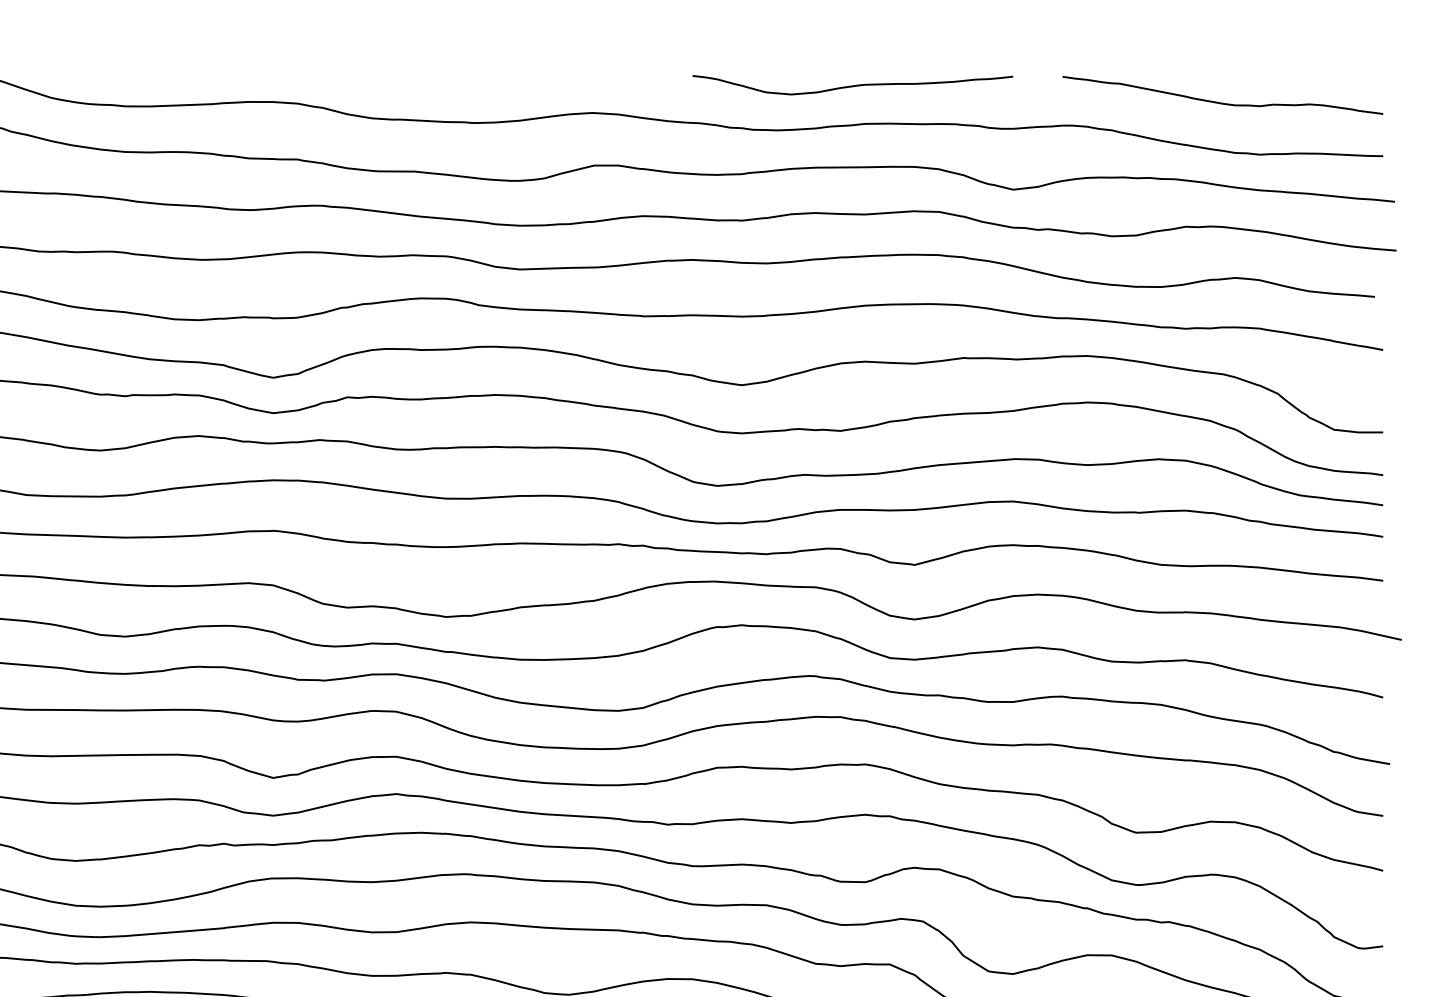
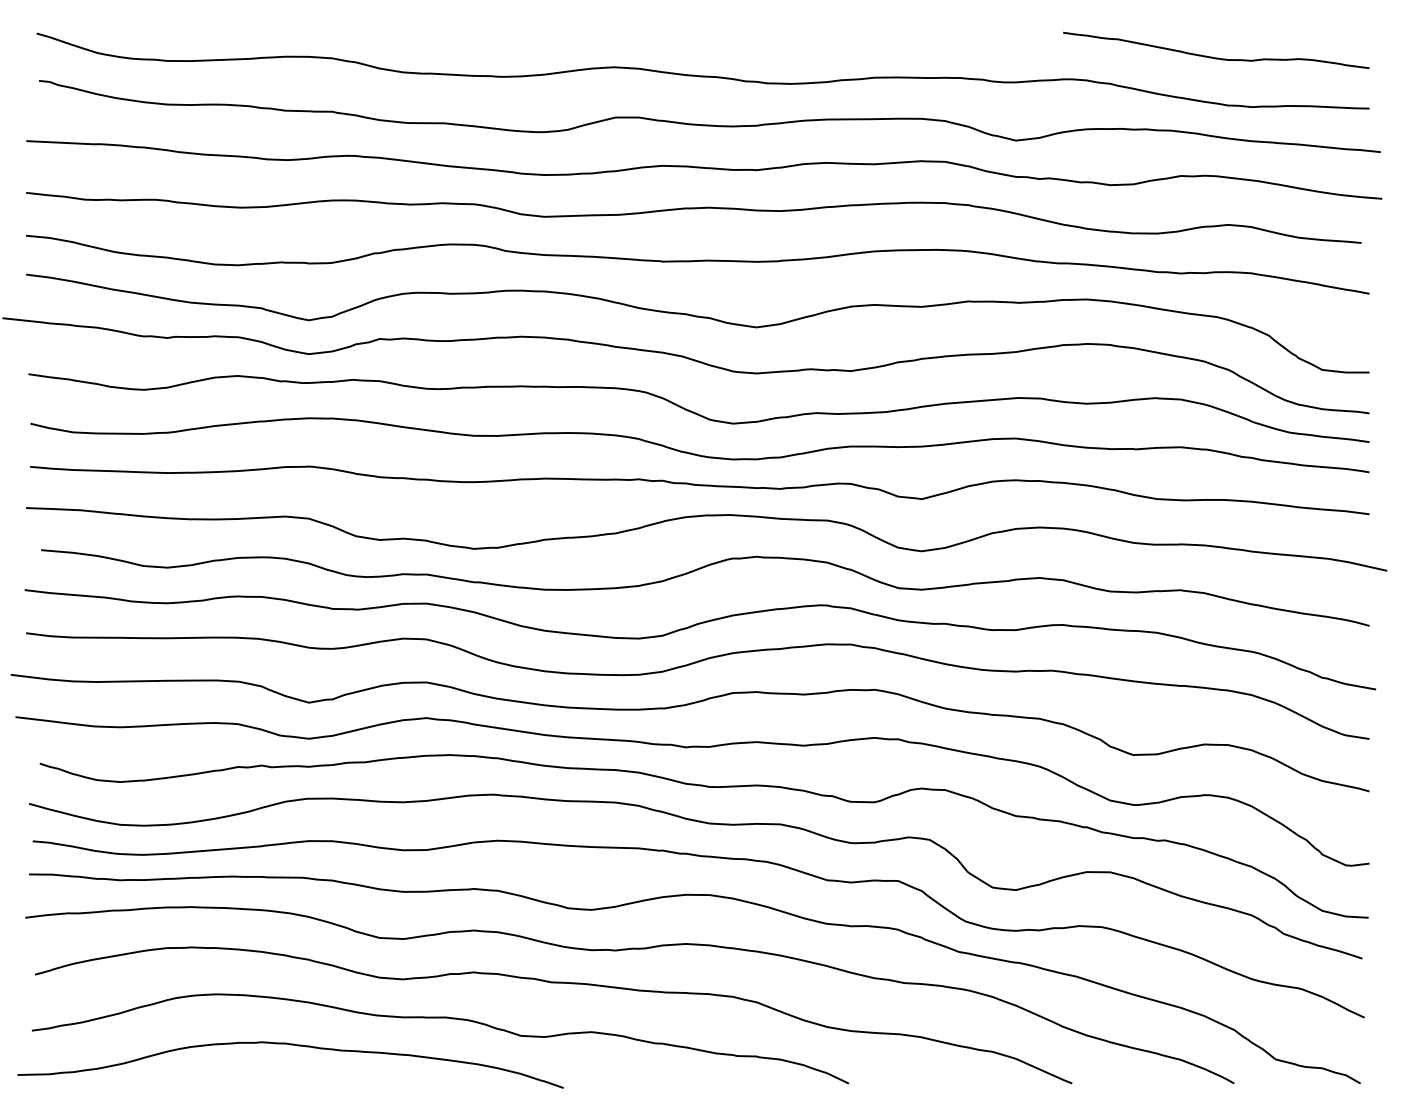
curve: (852, 84) -> (862, 40), removed

